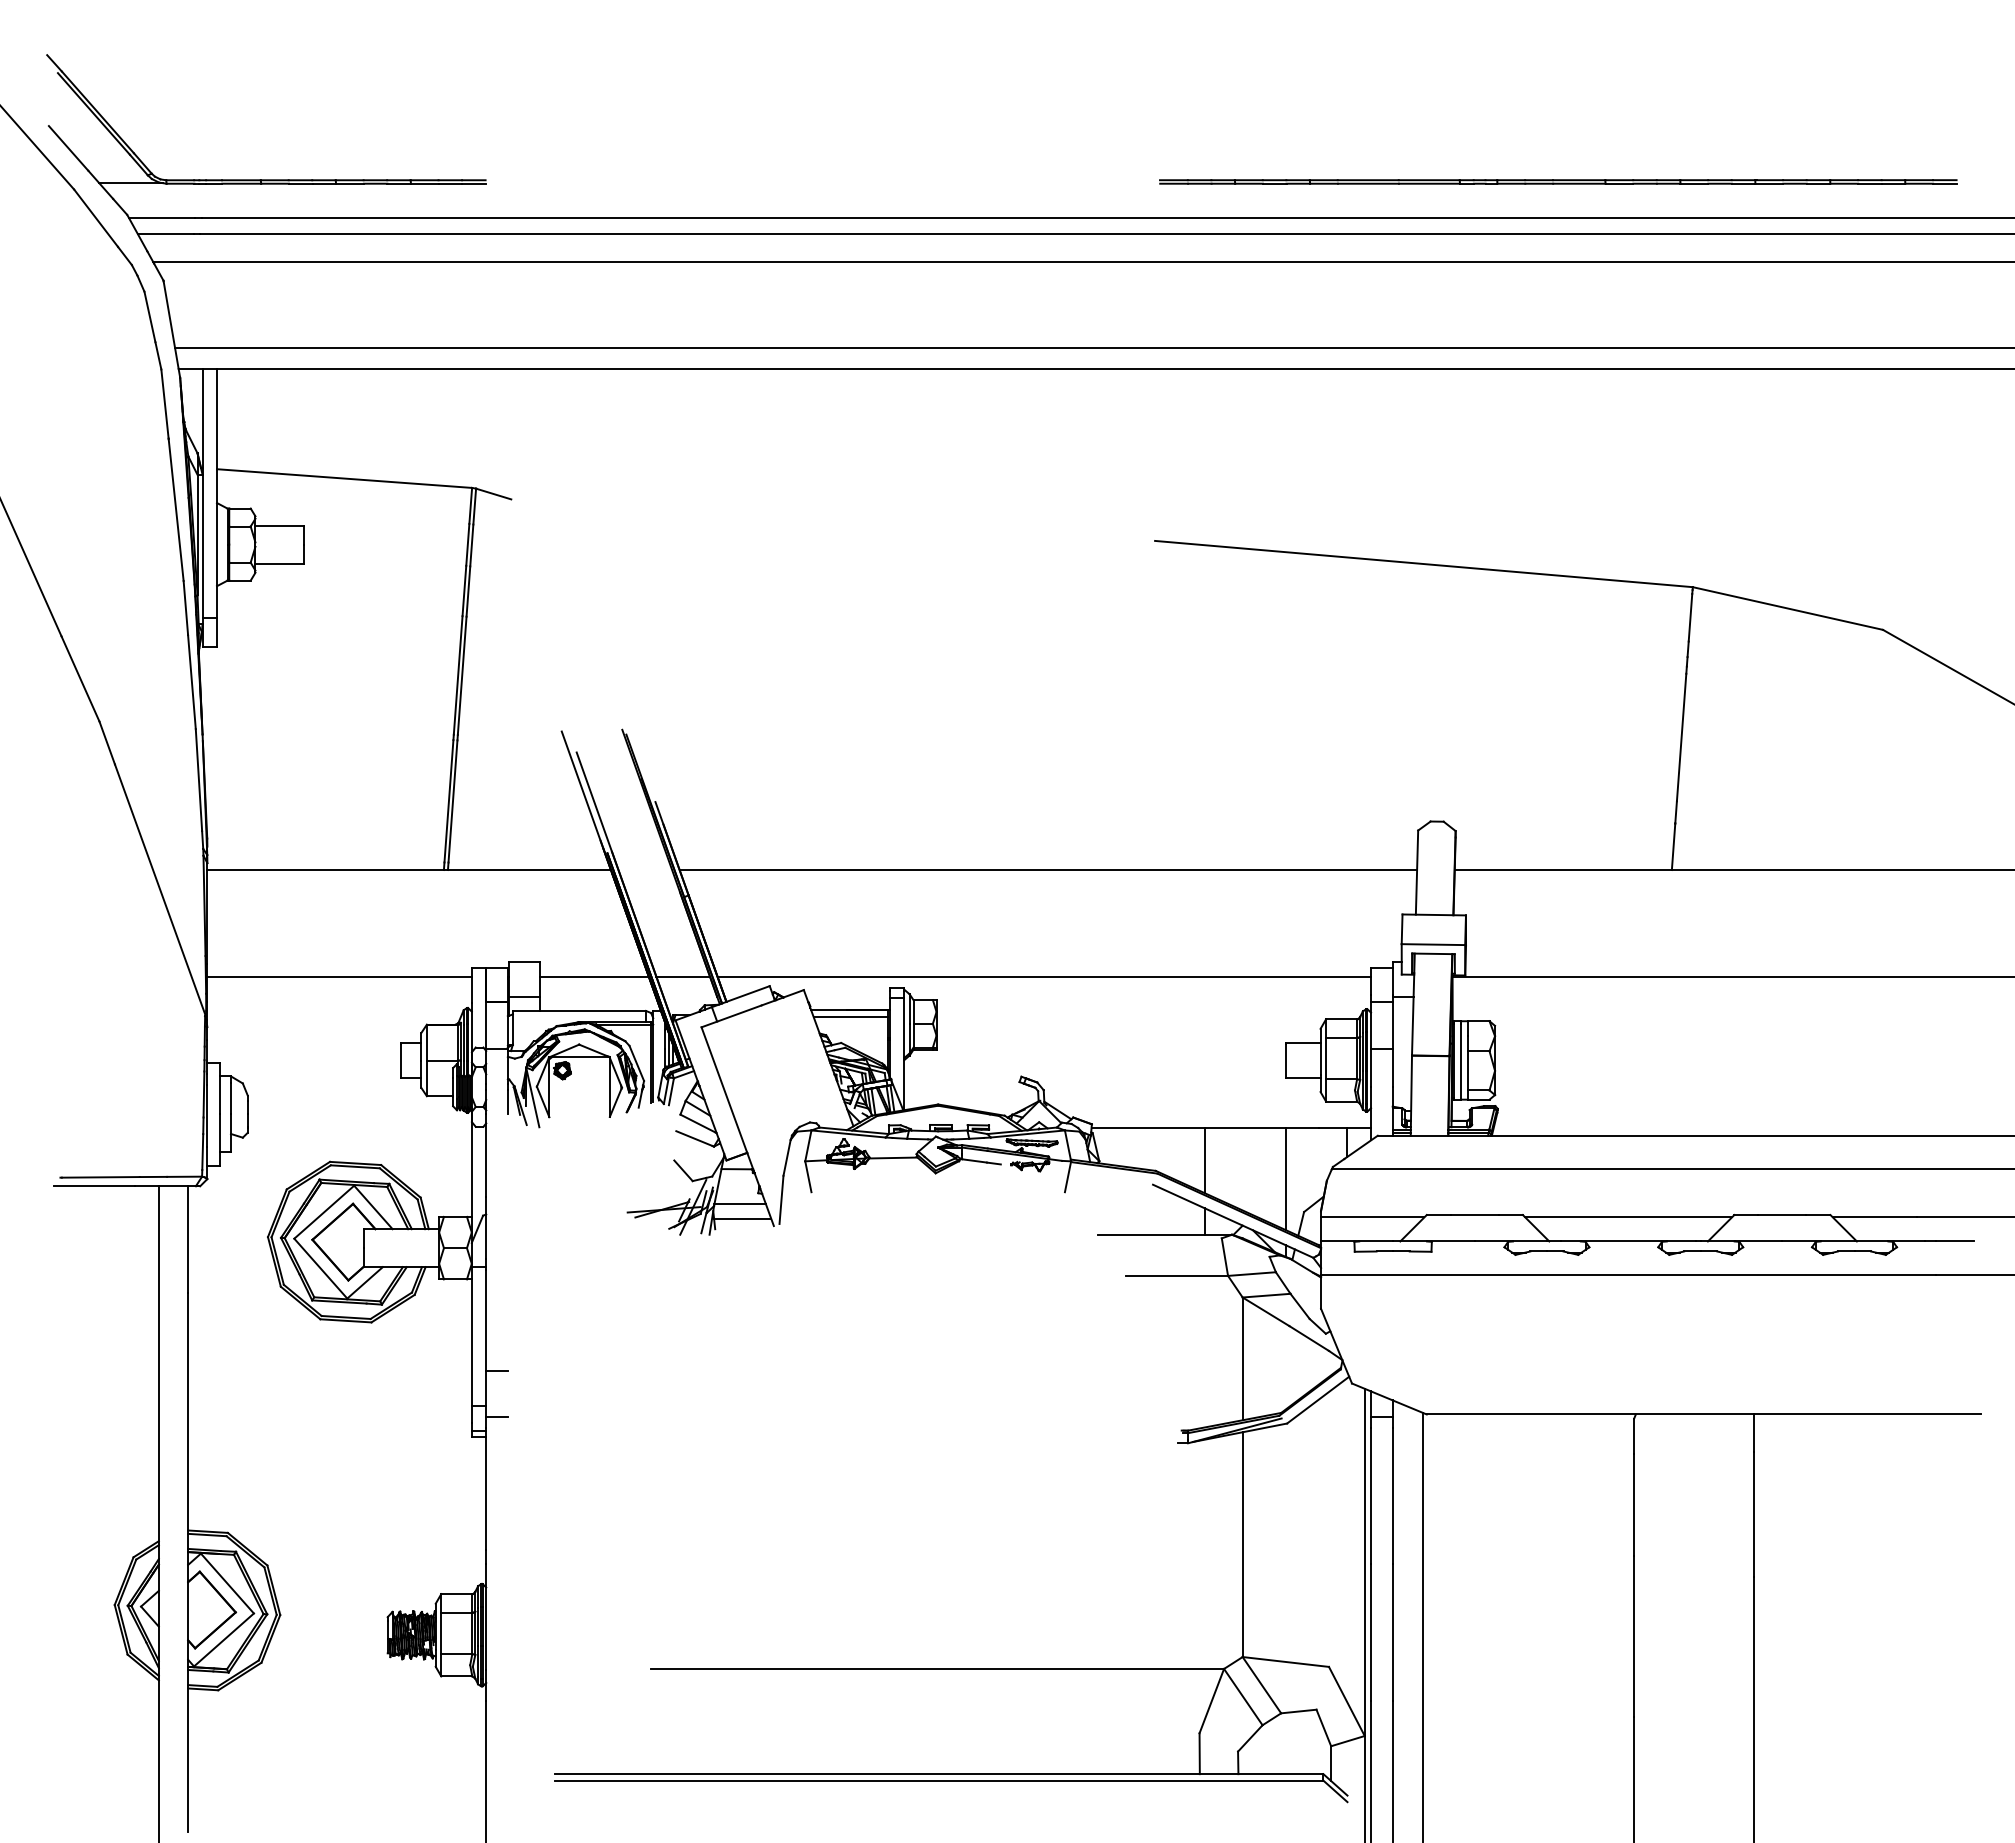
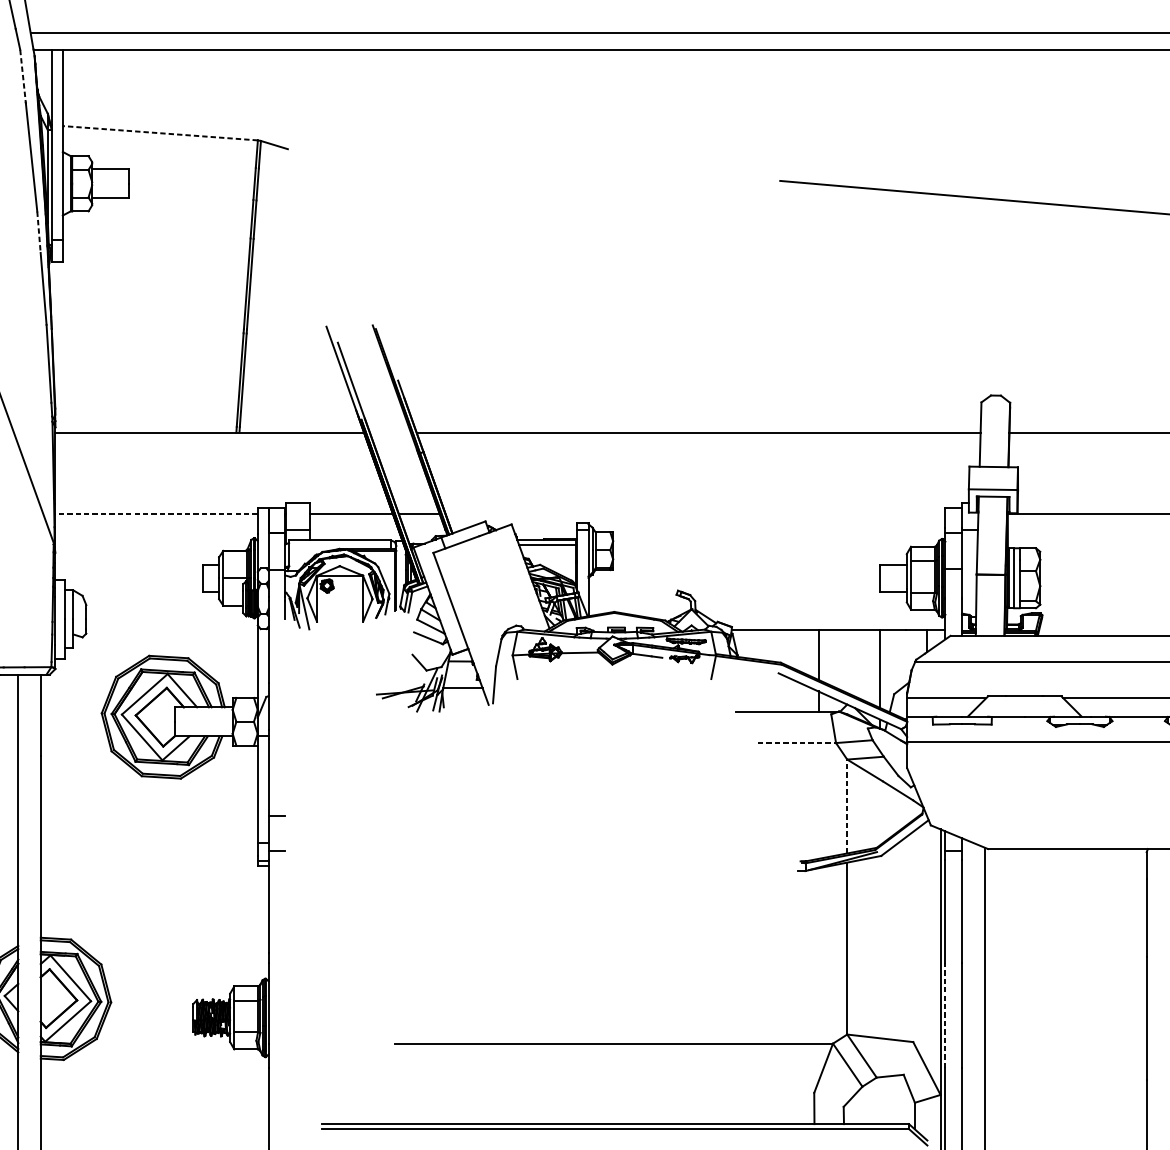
line: (164, 403) -> (22, 75), solid -> dashed
line: (344, 478) -> (160, 133), solid -> dashed
line: (185, 608) -> (38, 232), solid -> dashed
line: (339, 976) -> (156, 514), solid -> dashed
line: (1044, 976) -> (695, 514), removed
line: (742, 1218) -> (464, 699), removed
line: (1177, 1275) -> (797, 742), solid -> dashed
line: (1242, 1358) -> (847, 806), solid -> dashed
line: (1371, 1632) -> (945, 1015), solid -> dashed

